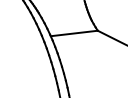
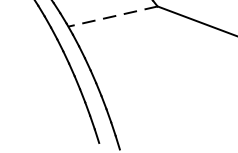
line: (74, 33) -> (113, 16), solid -> dashed

